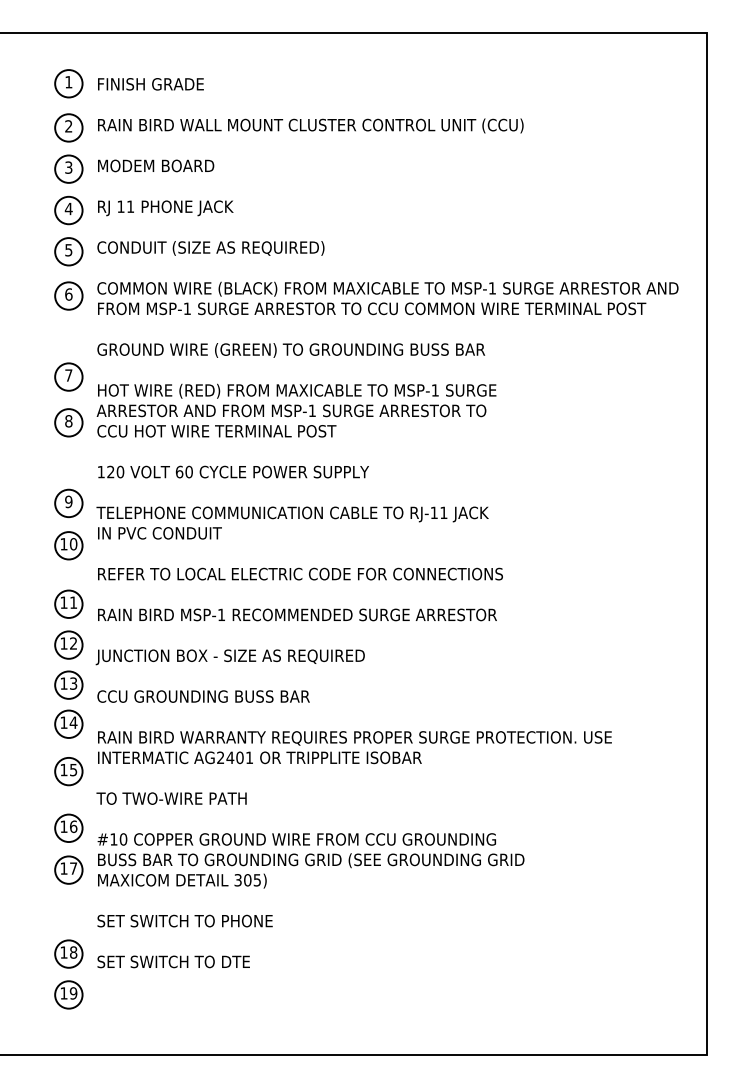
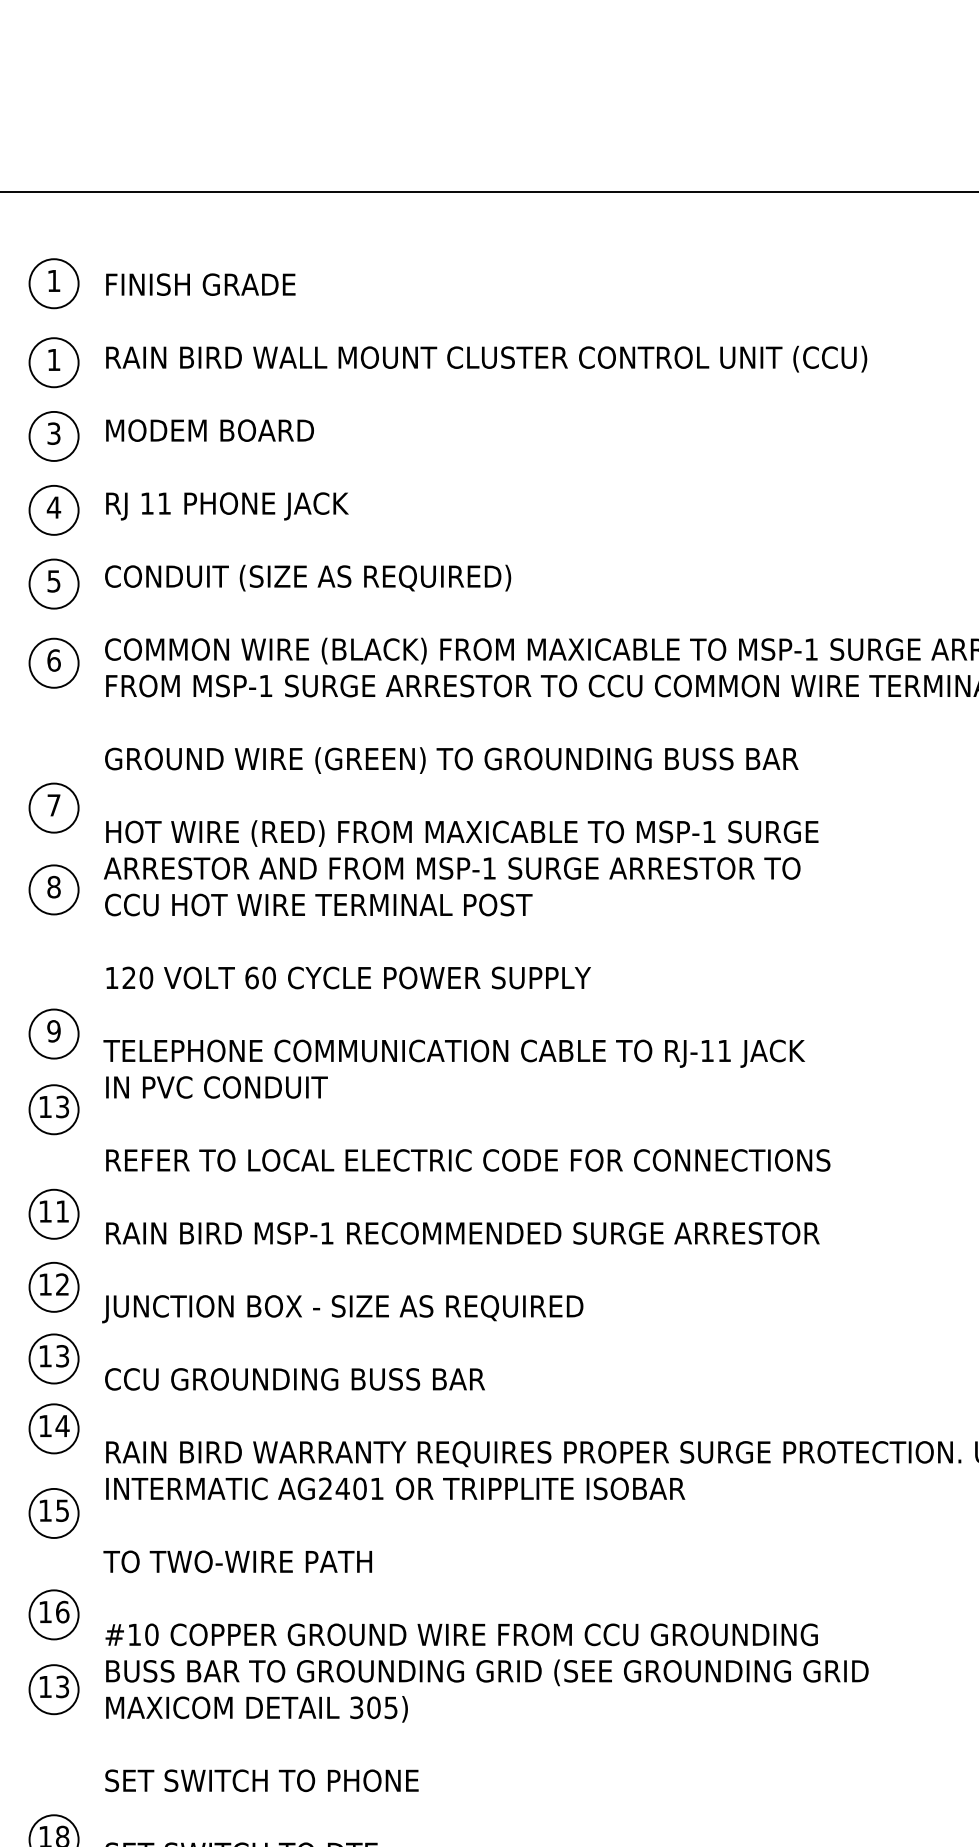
text: (68, 126) -> (53, 360), 2 -> 1
text: (73, 544) -> (62, 1107), 10 -> 13
text: (73, 868) -> (62, 1686), 17 -> 13

